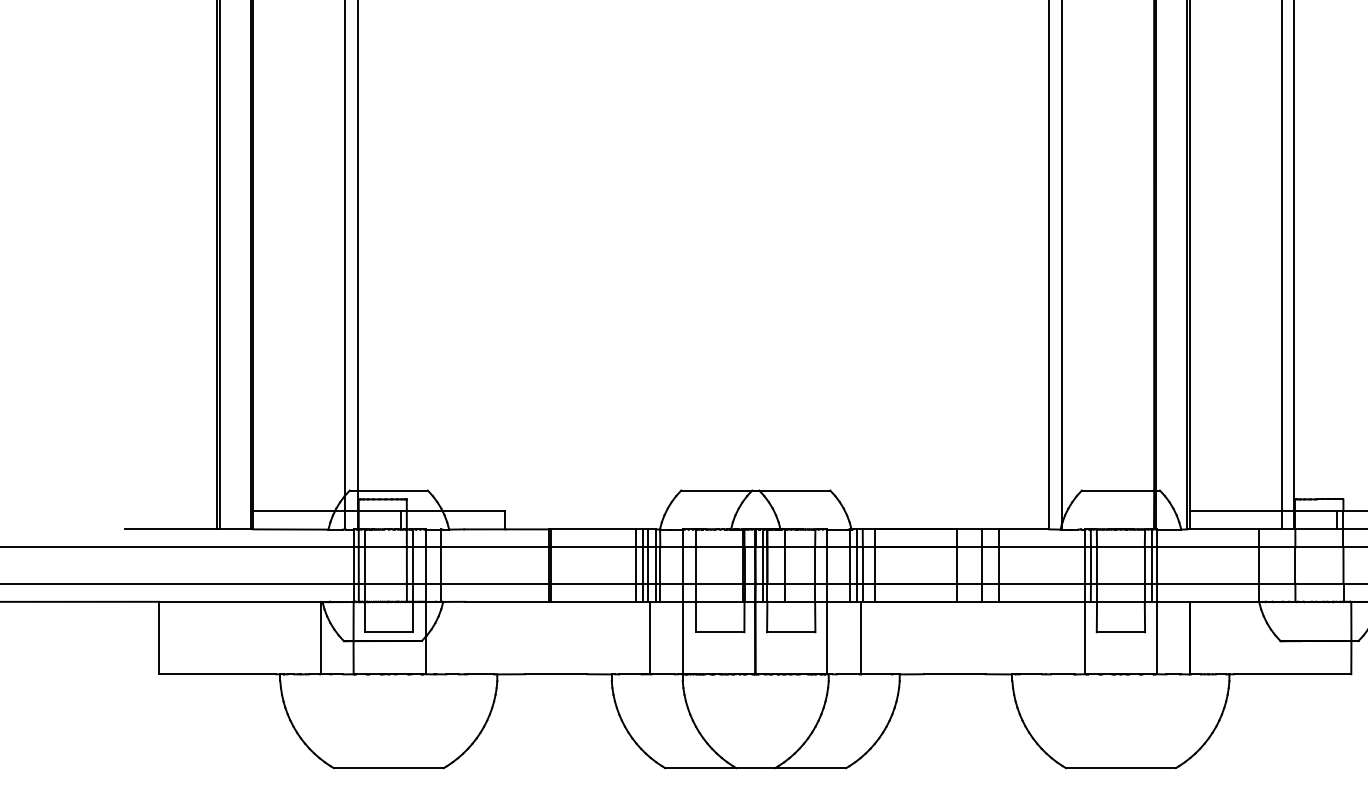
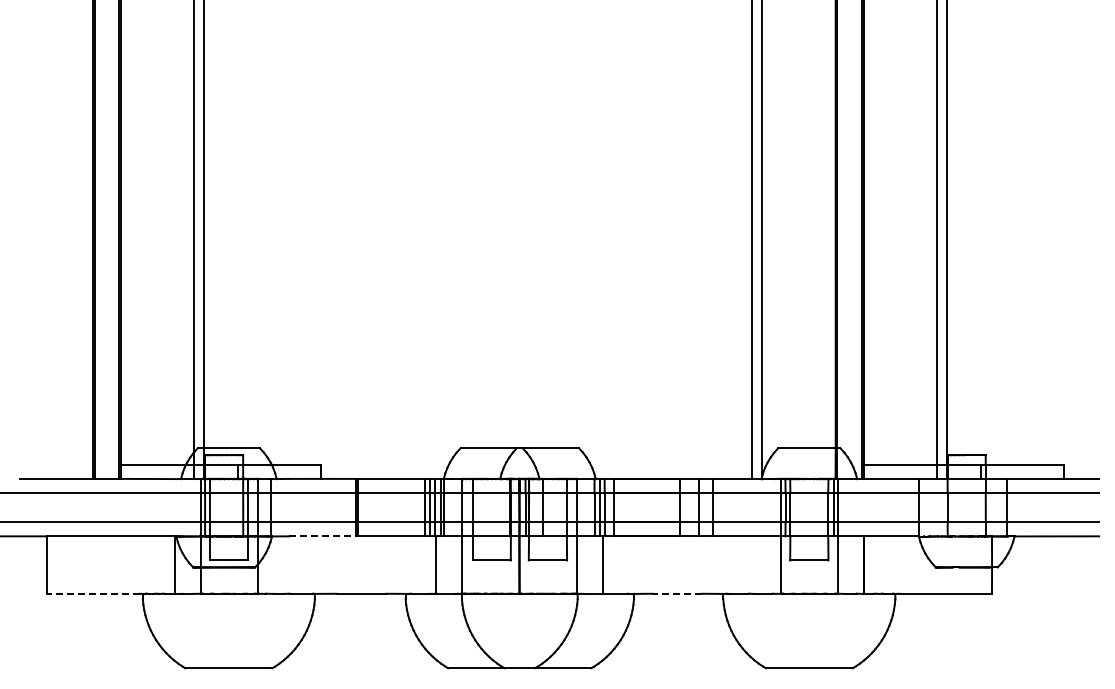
line: (506, 602) -> (322, 536), solid -> dashed
line: (216, 673) -> (92, 593), solid -> dashed
line: (954, 673) -> (677, 593), solid -> dashed

